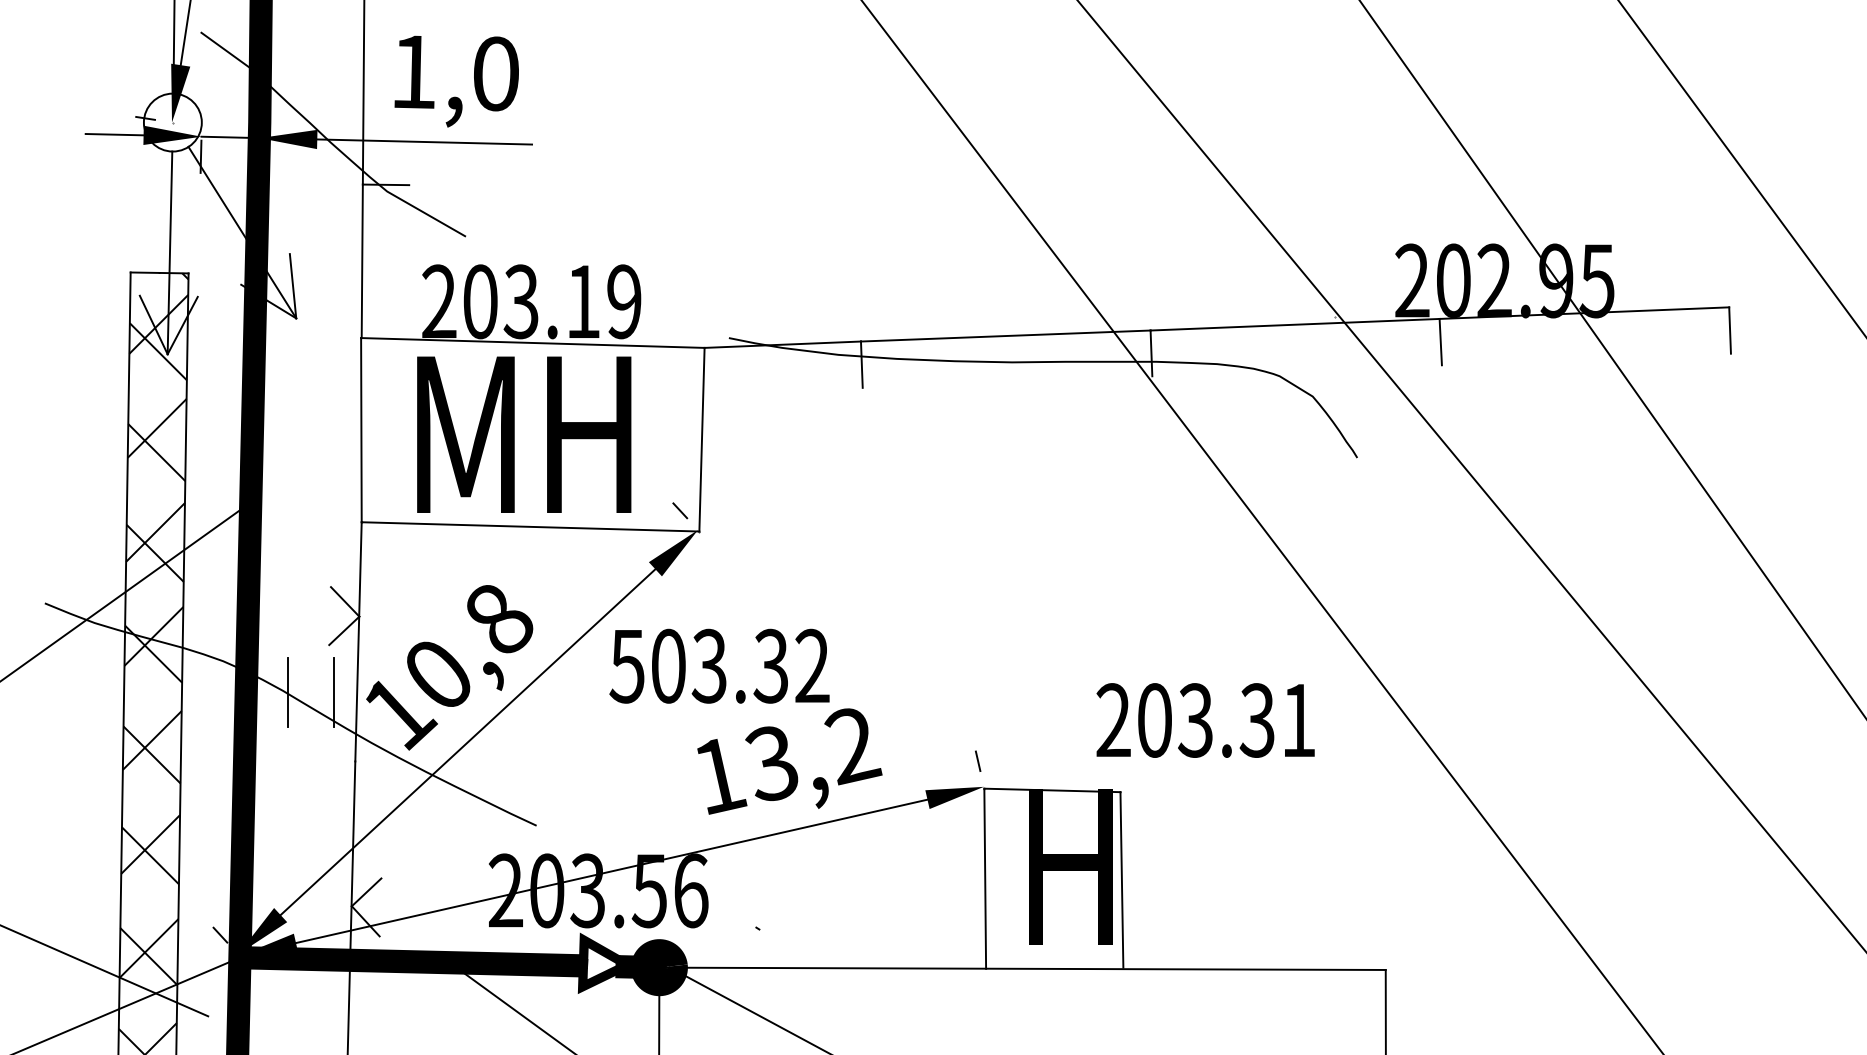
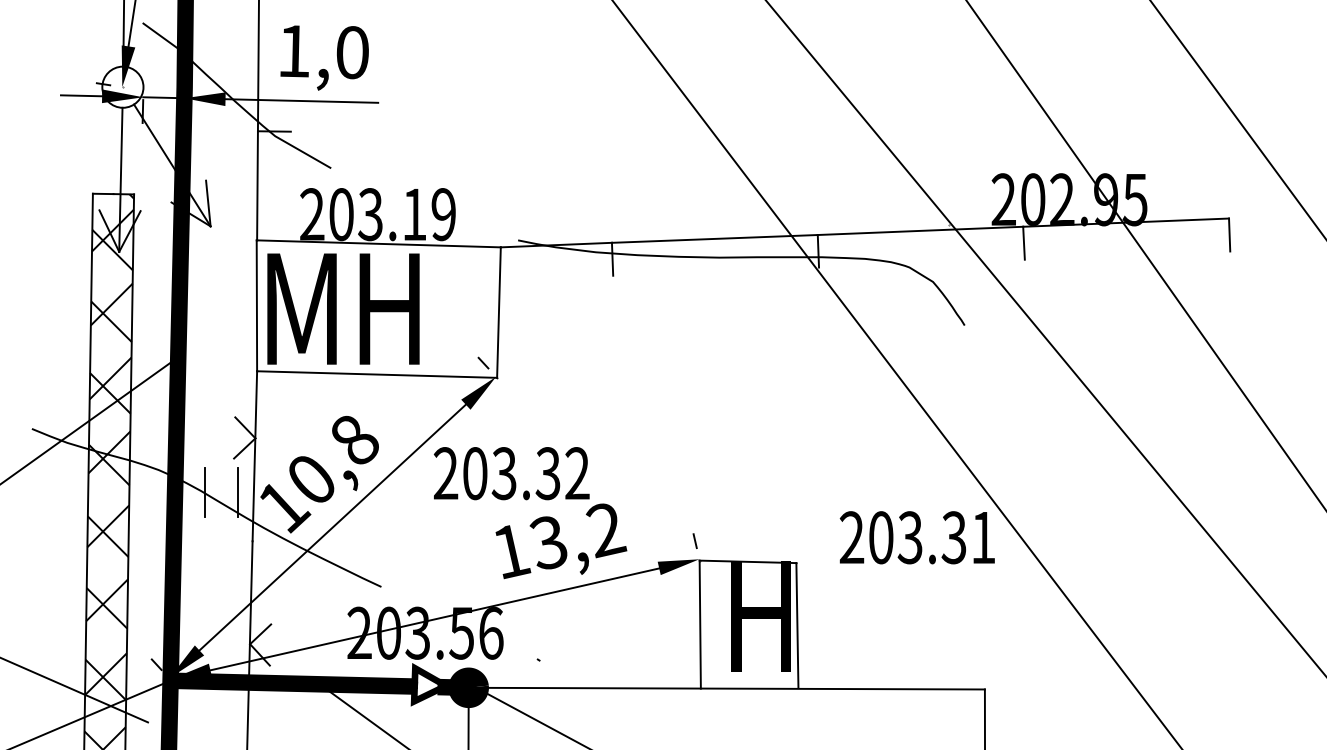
text: (524, 434) -> (343, 308), moved
text: (626, 665) -> (445, 473), 503.32 -> 203.32
text: (1205, 720) -> (917, 537), moved

